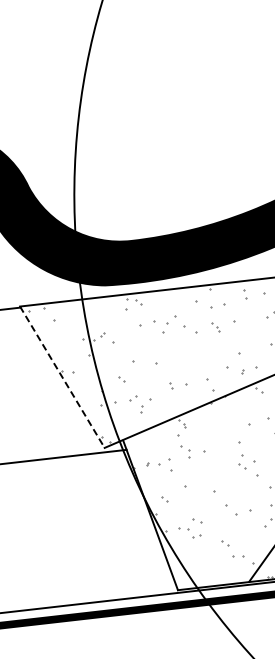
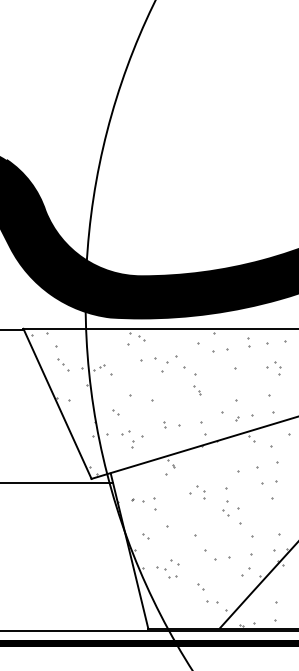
part: (215, 327) -> (197, 390), moved
part: (63, 337) -> (63, 364), added
line: (62, 377) -> (57, 404), dashed -> solid
part: (185, 452) -> (200, 492), moved

